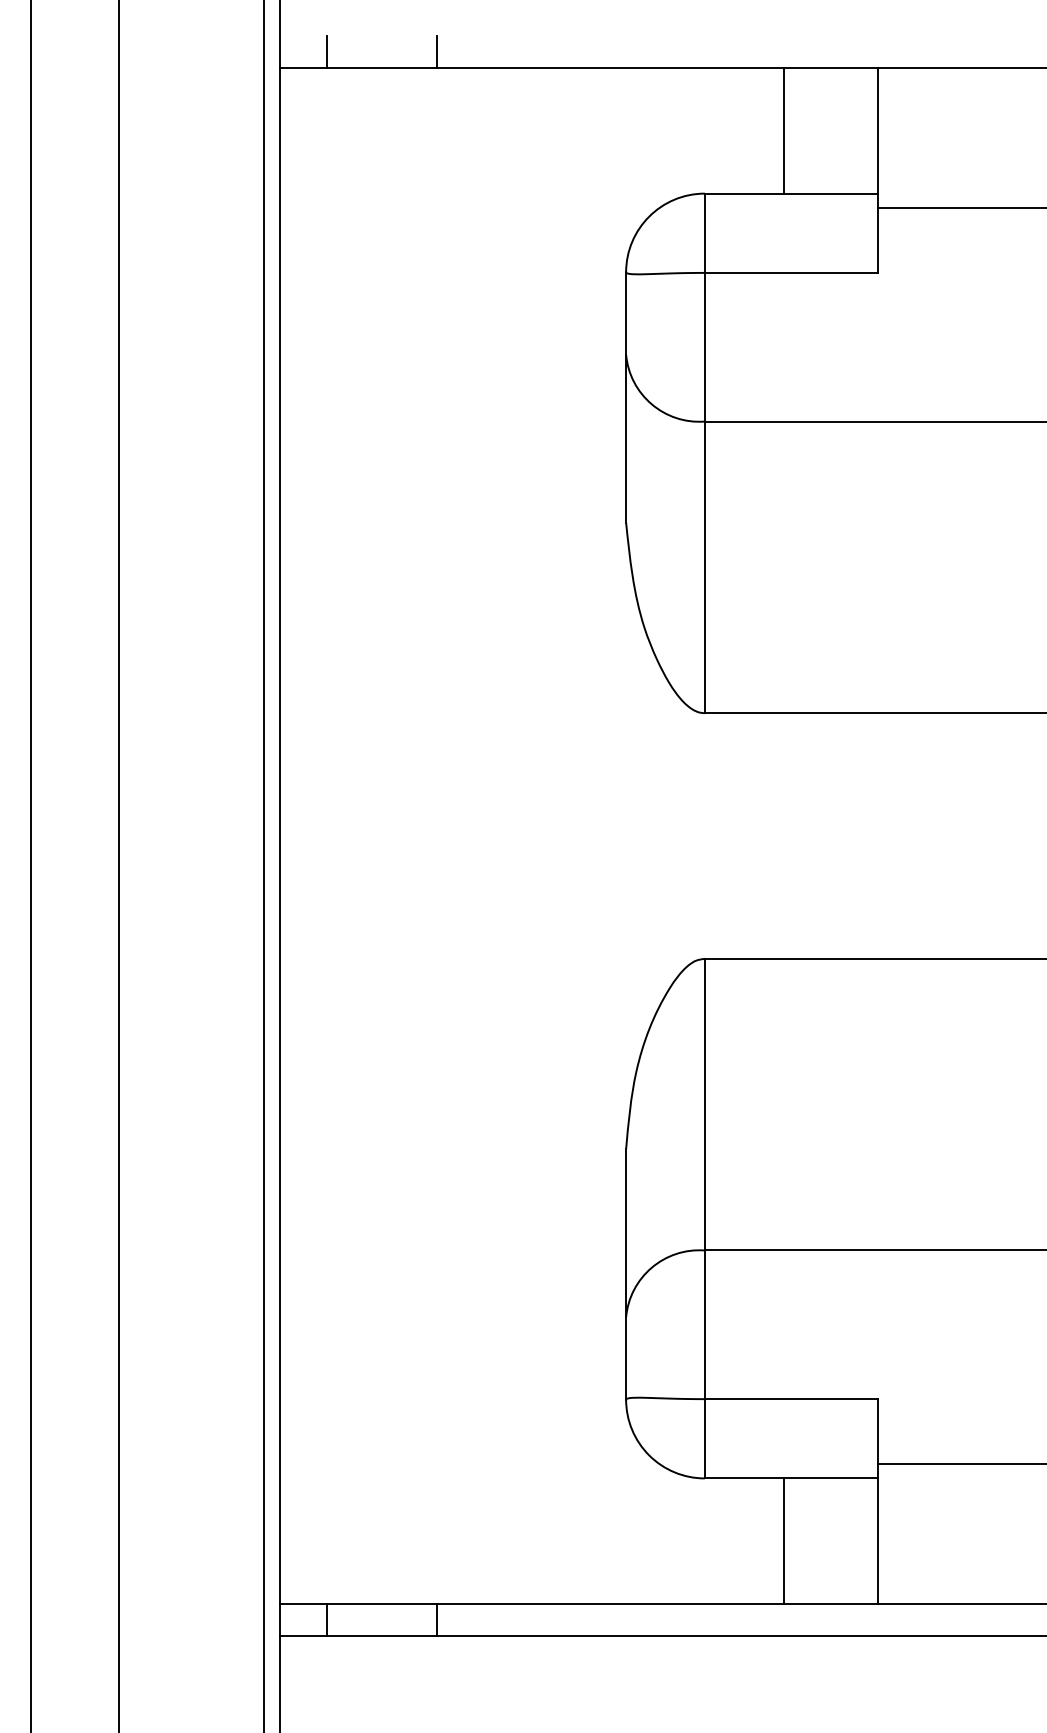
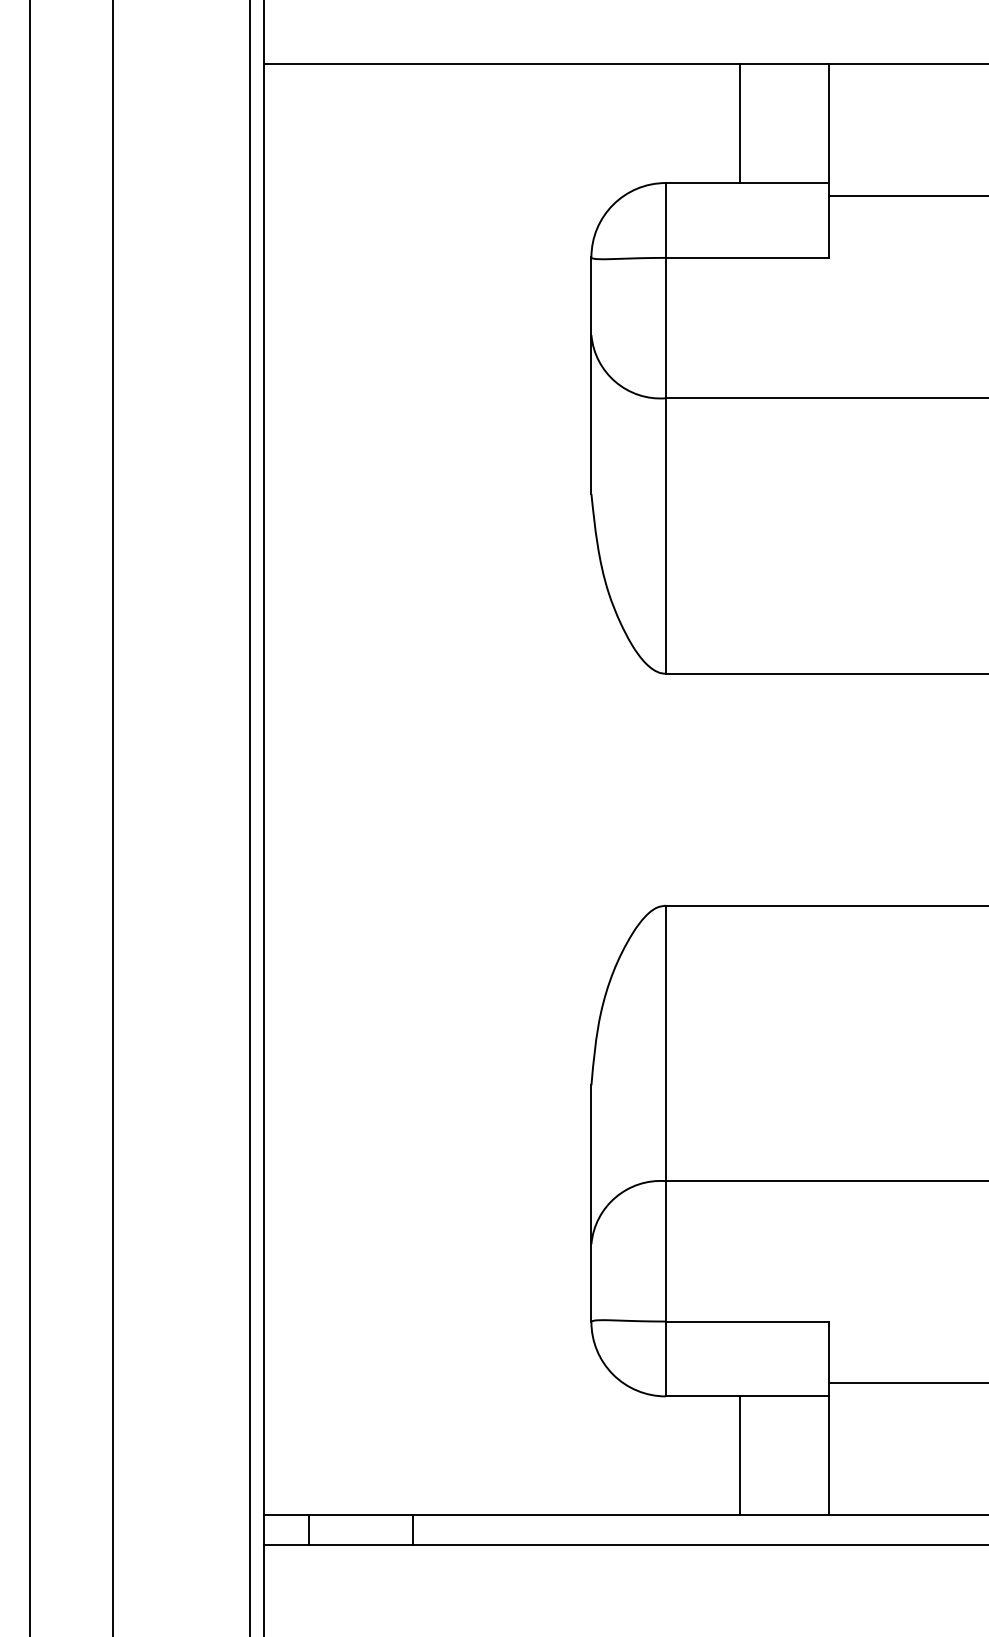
line: (326, 51) -> (308, 48), removed
line: (437, 51) -> (413, 48), removed

